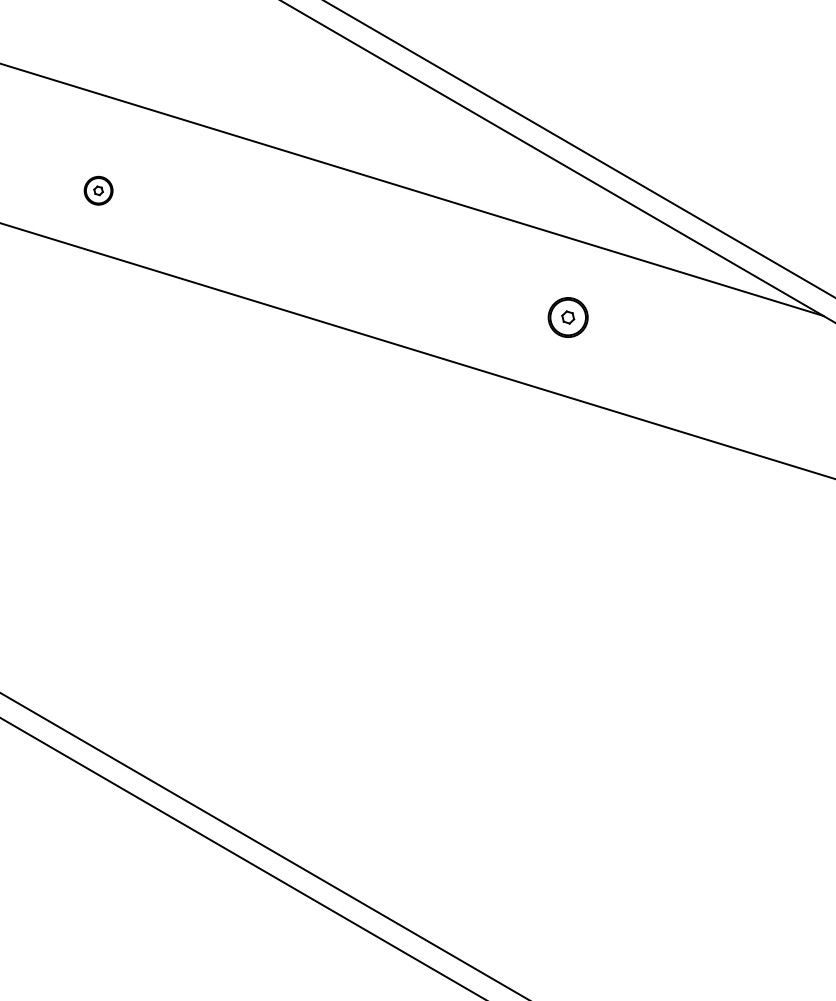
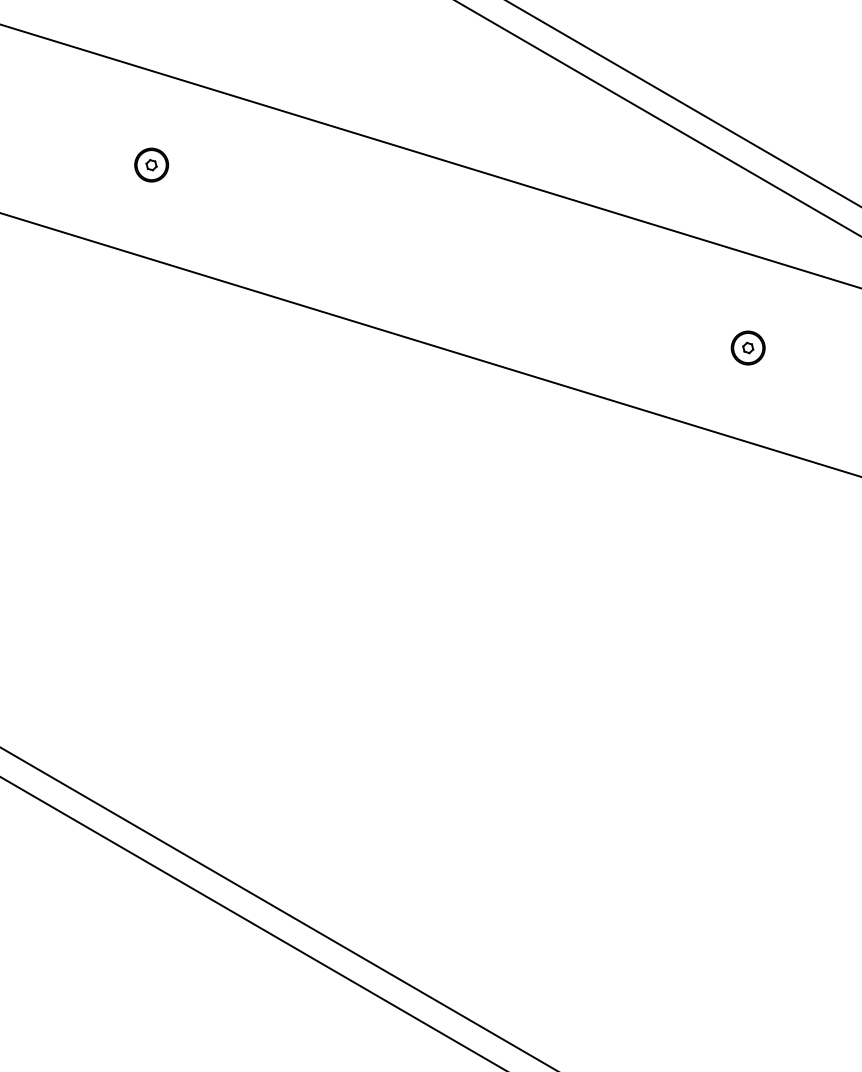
part: (98, 190) -> (151, 164), moved
part: (568, 317) -> (748, 348), size x0.71

